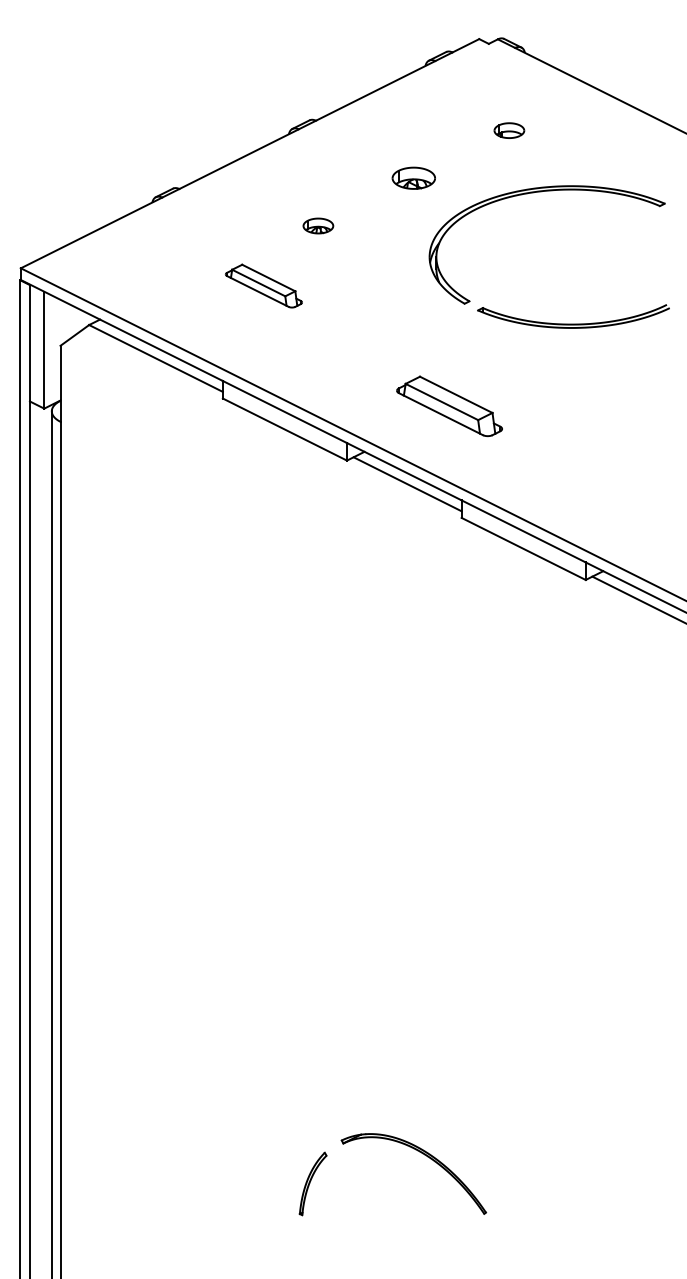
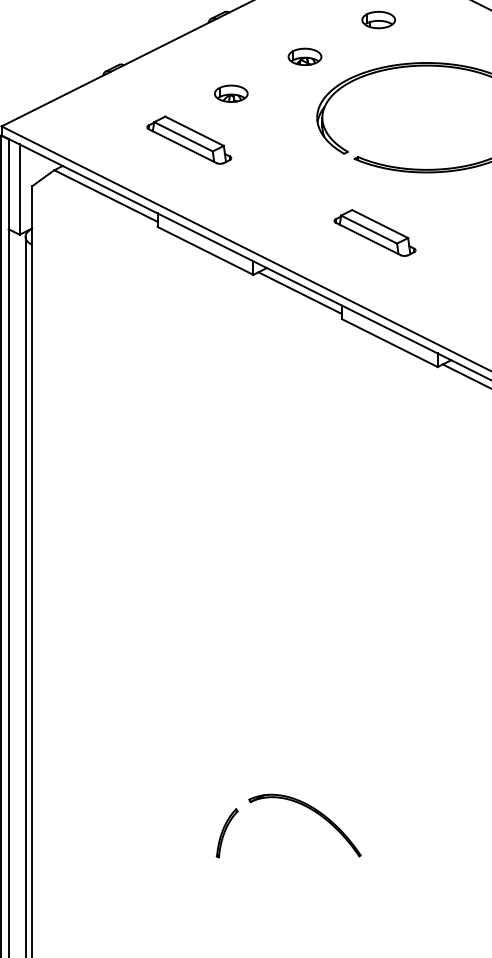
part: (509, 130) -> (378, 20), size x1.43
part: (318, 225) -> (231, 93), size x1.43
part: (263, 285) -> (188, 139), size x1.43
part: (449, 406) -> (374, 233), moved

